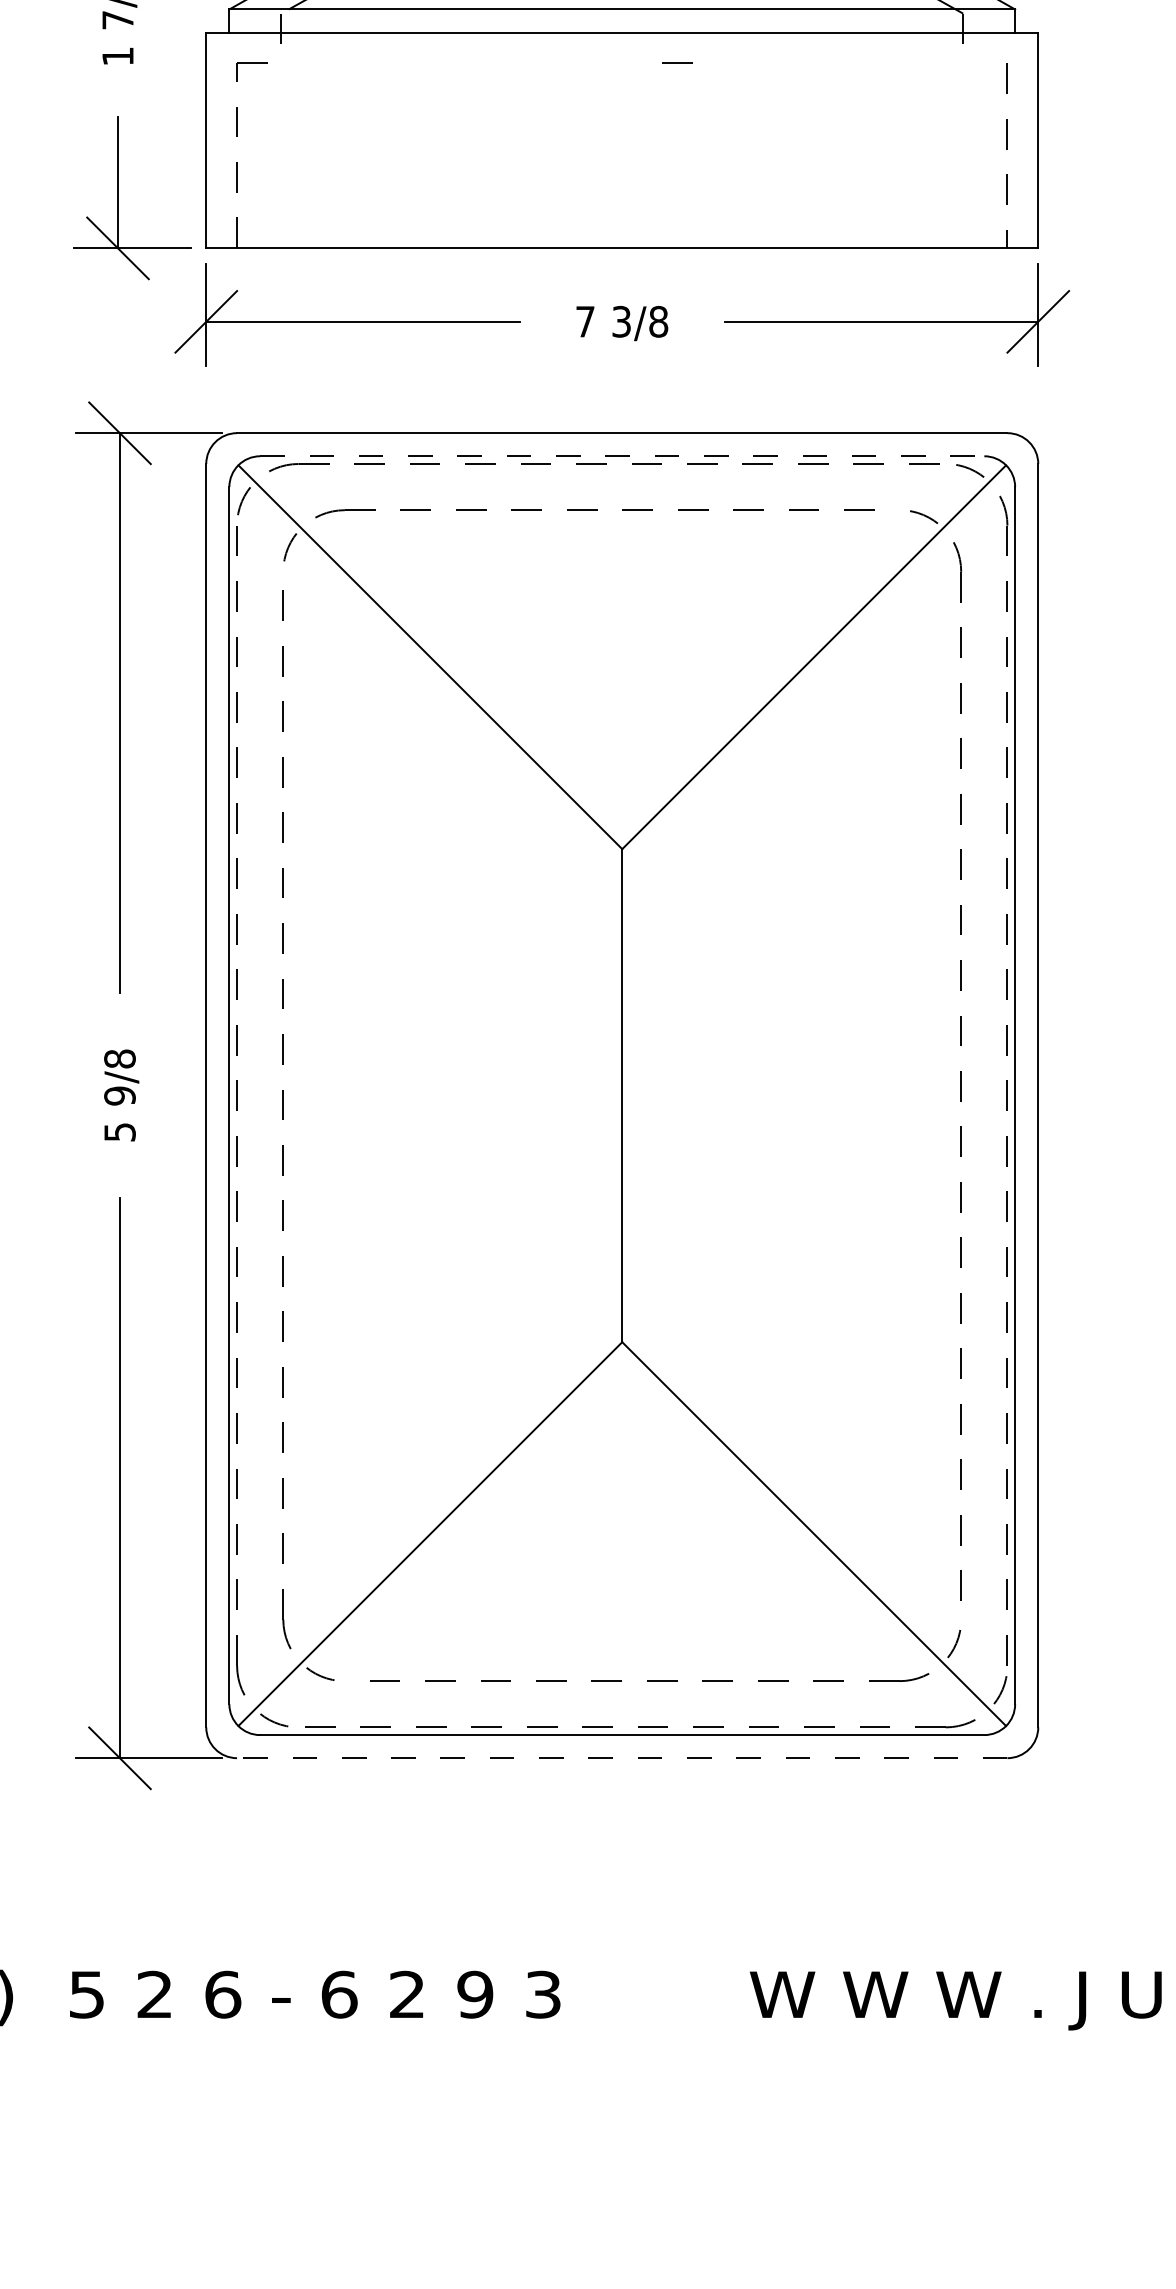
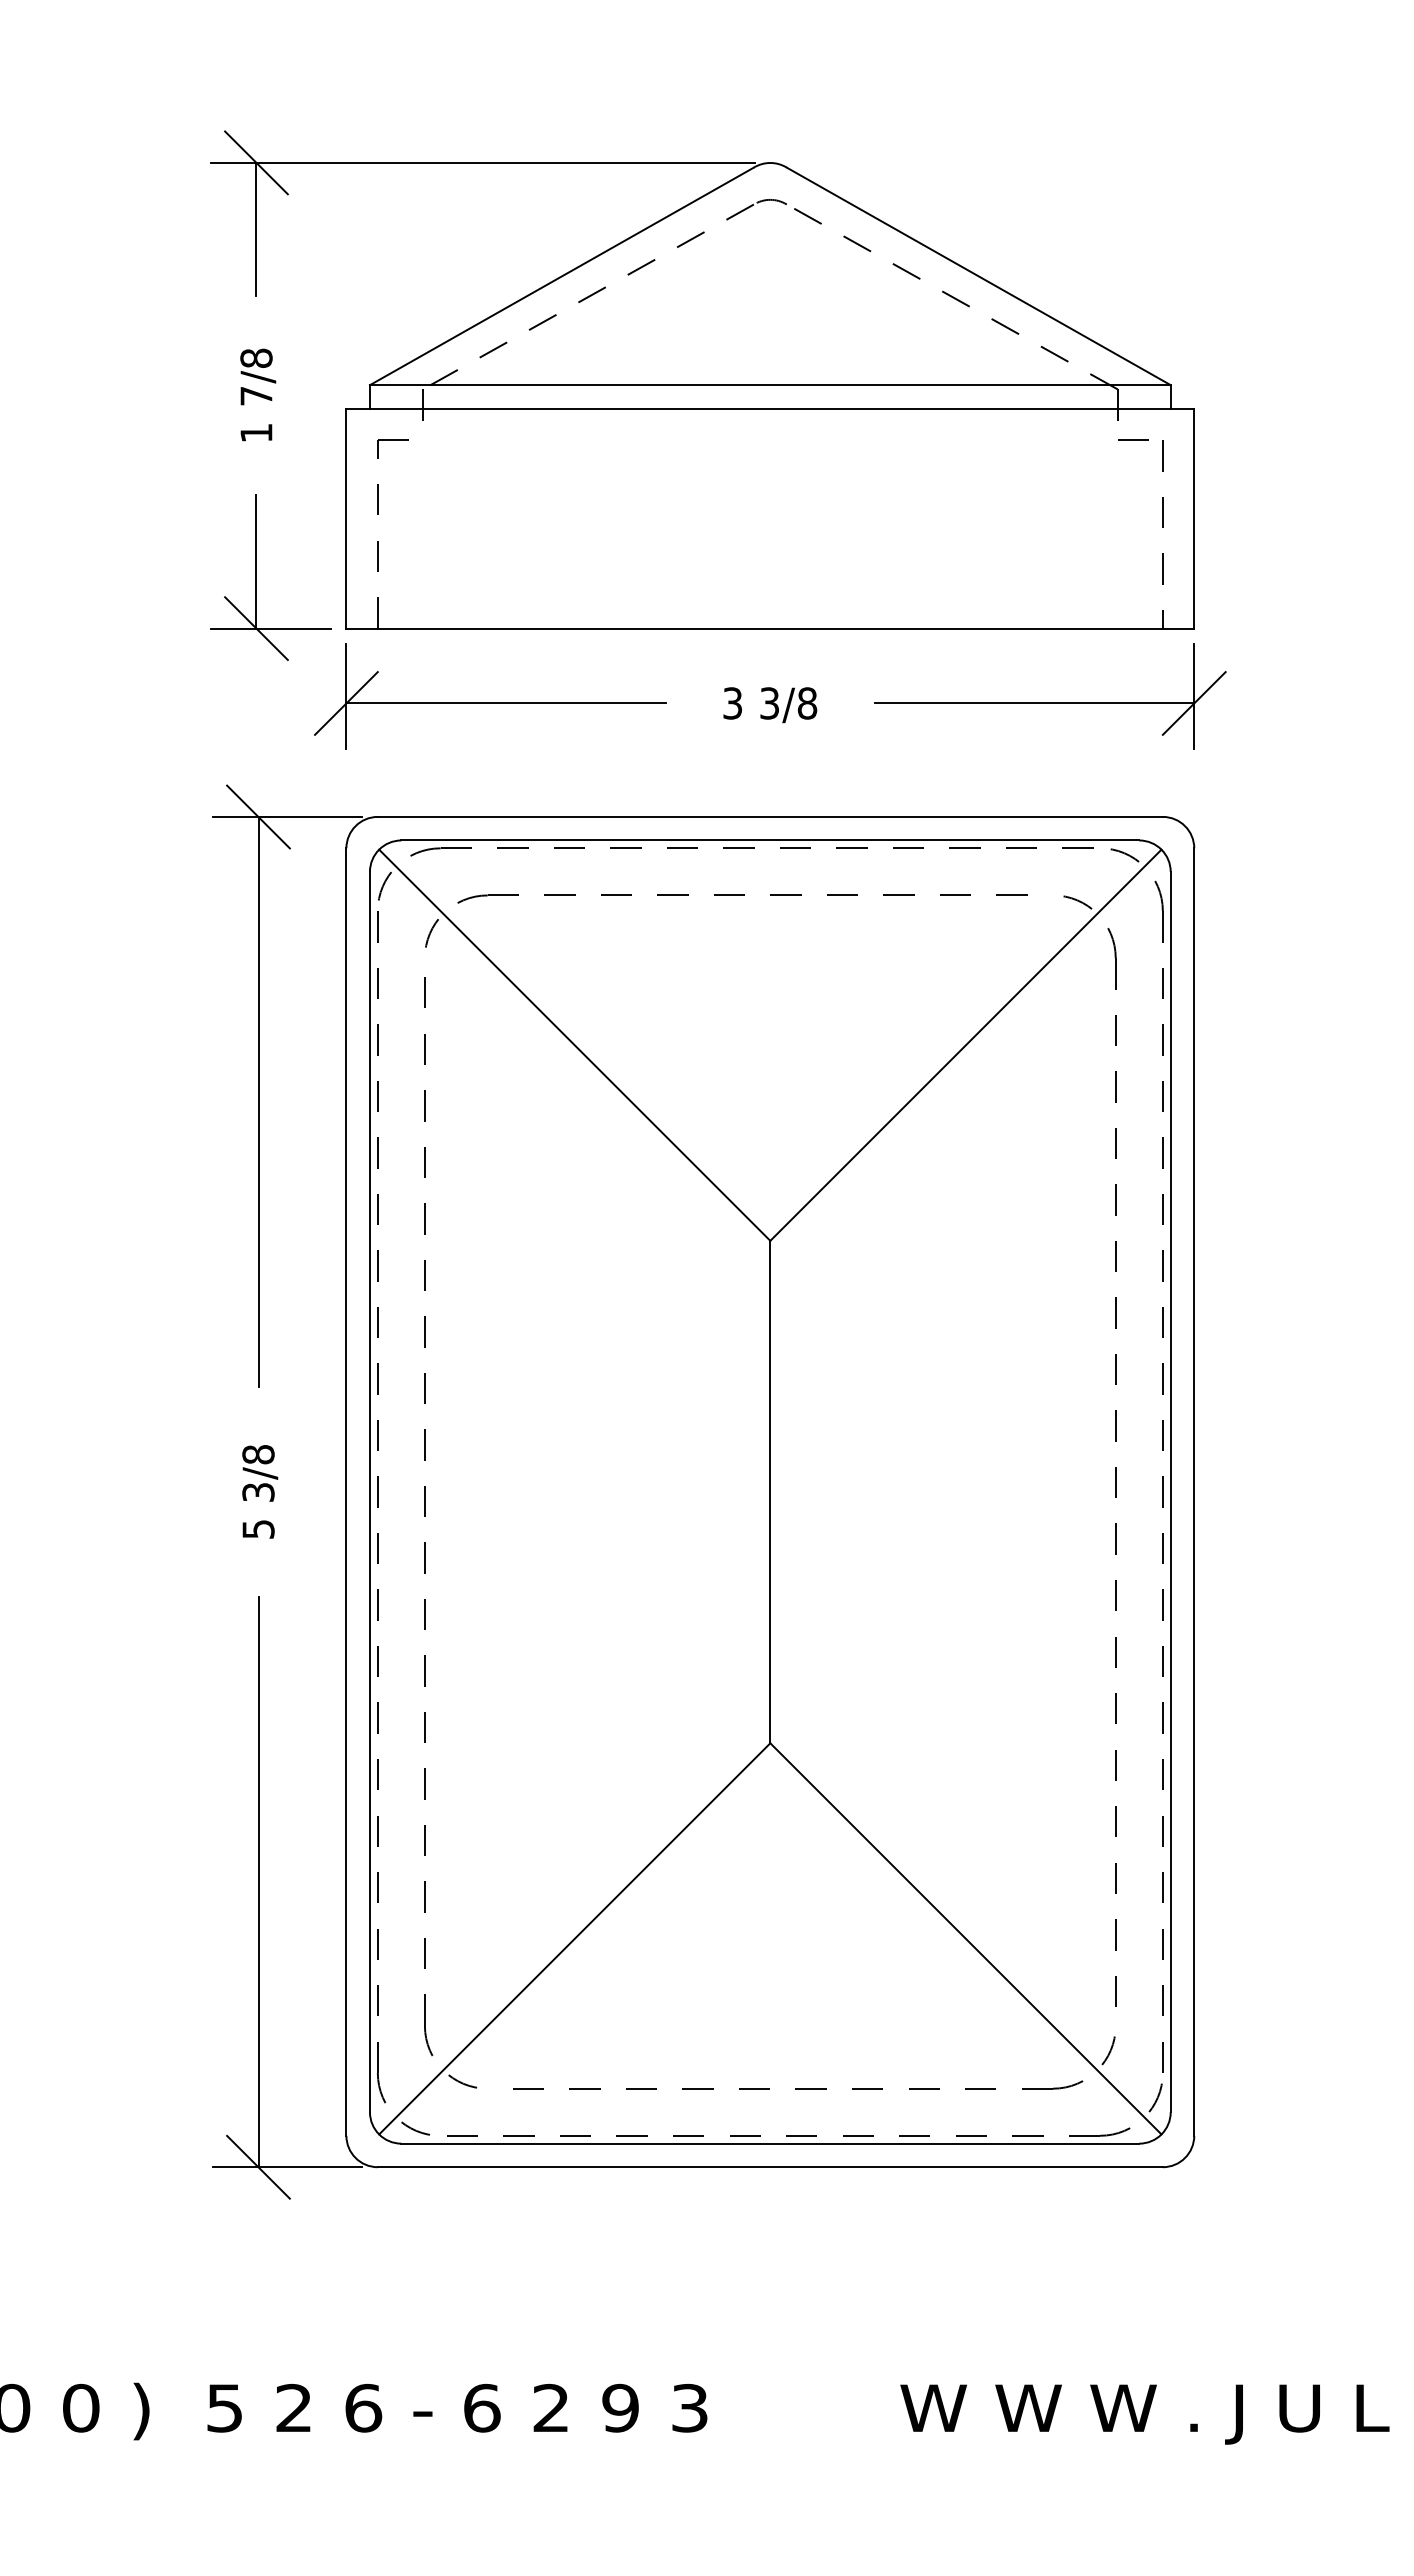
line: (677, 62) -> (1133, 439), moved
text: (585, 321) -> (732, 703), 7 -> 3
line: (622, 456) -> (770, 840), dashed -> solid
text: (119, 1096) -> (258, 1492), 9/8 -> 3/8
line: (622, 1758) -> (770, 2167), dashed -> solid

